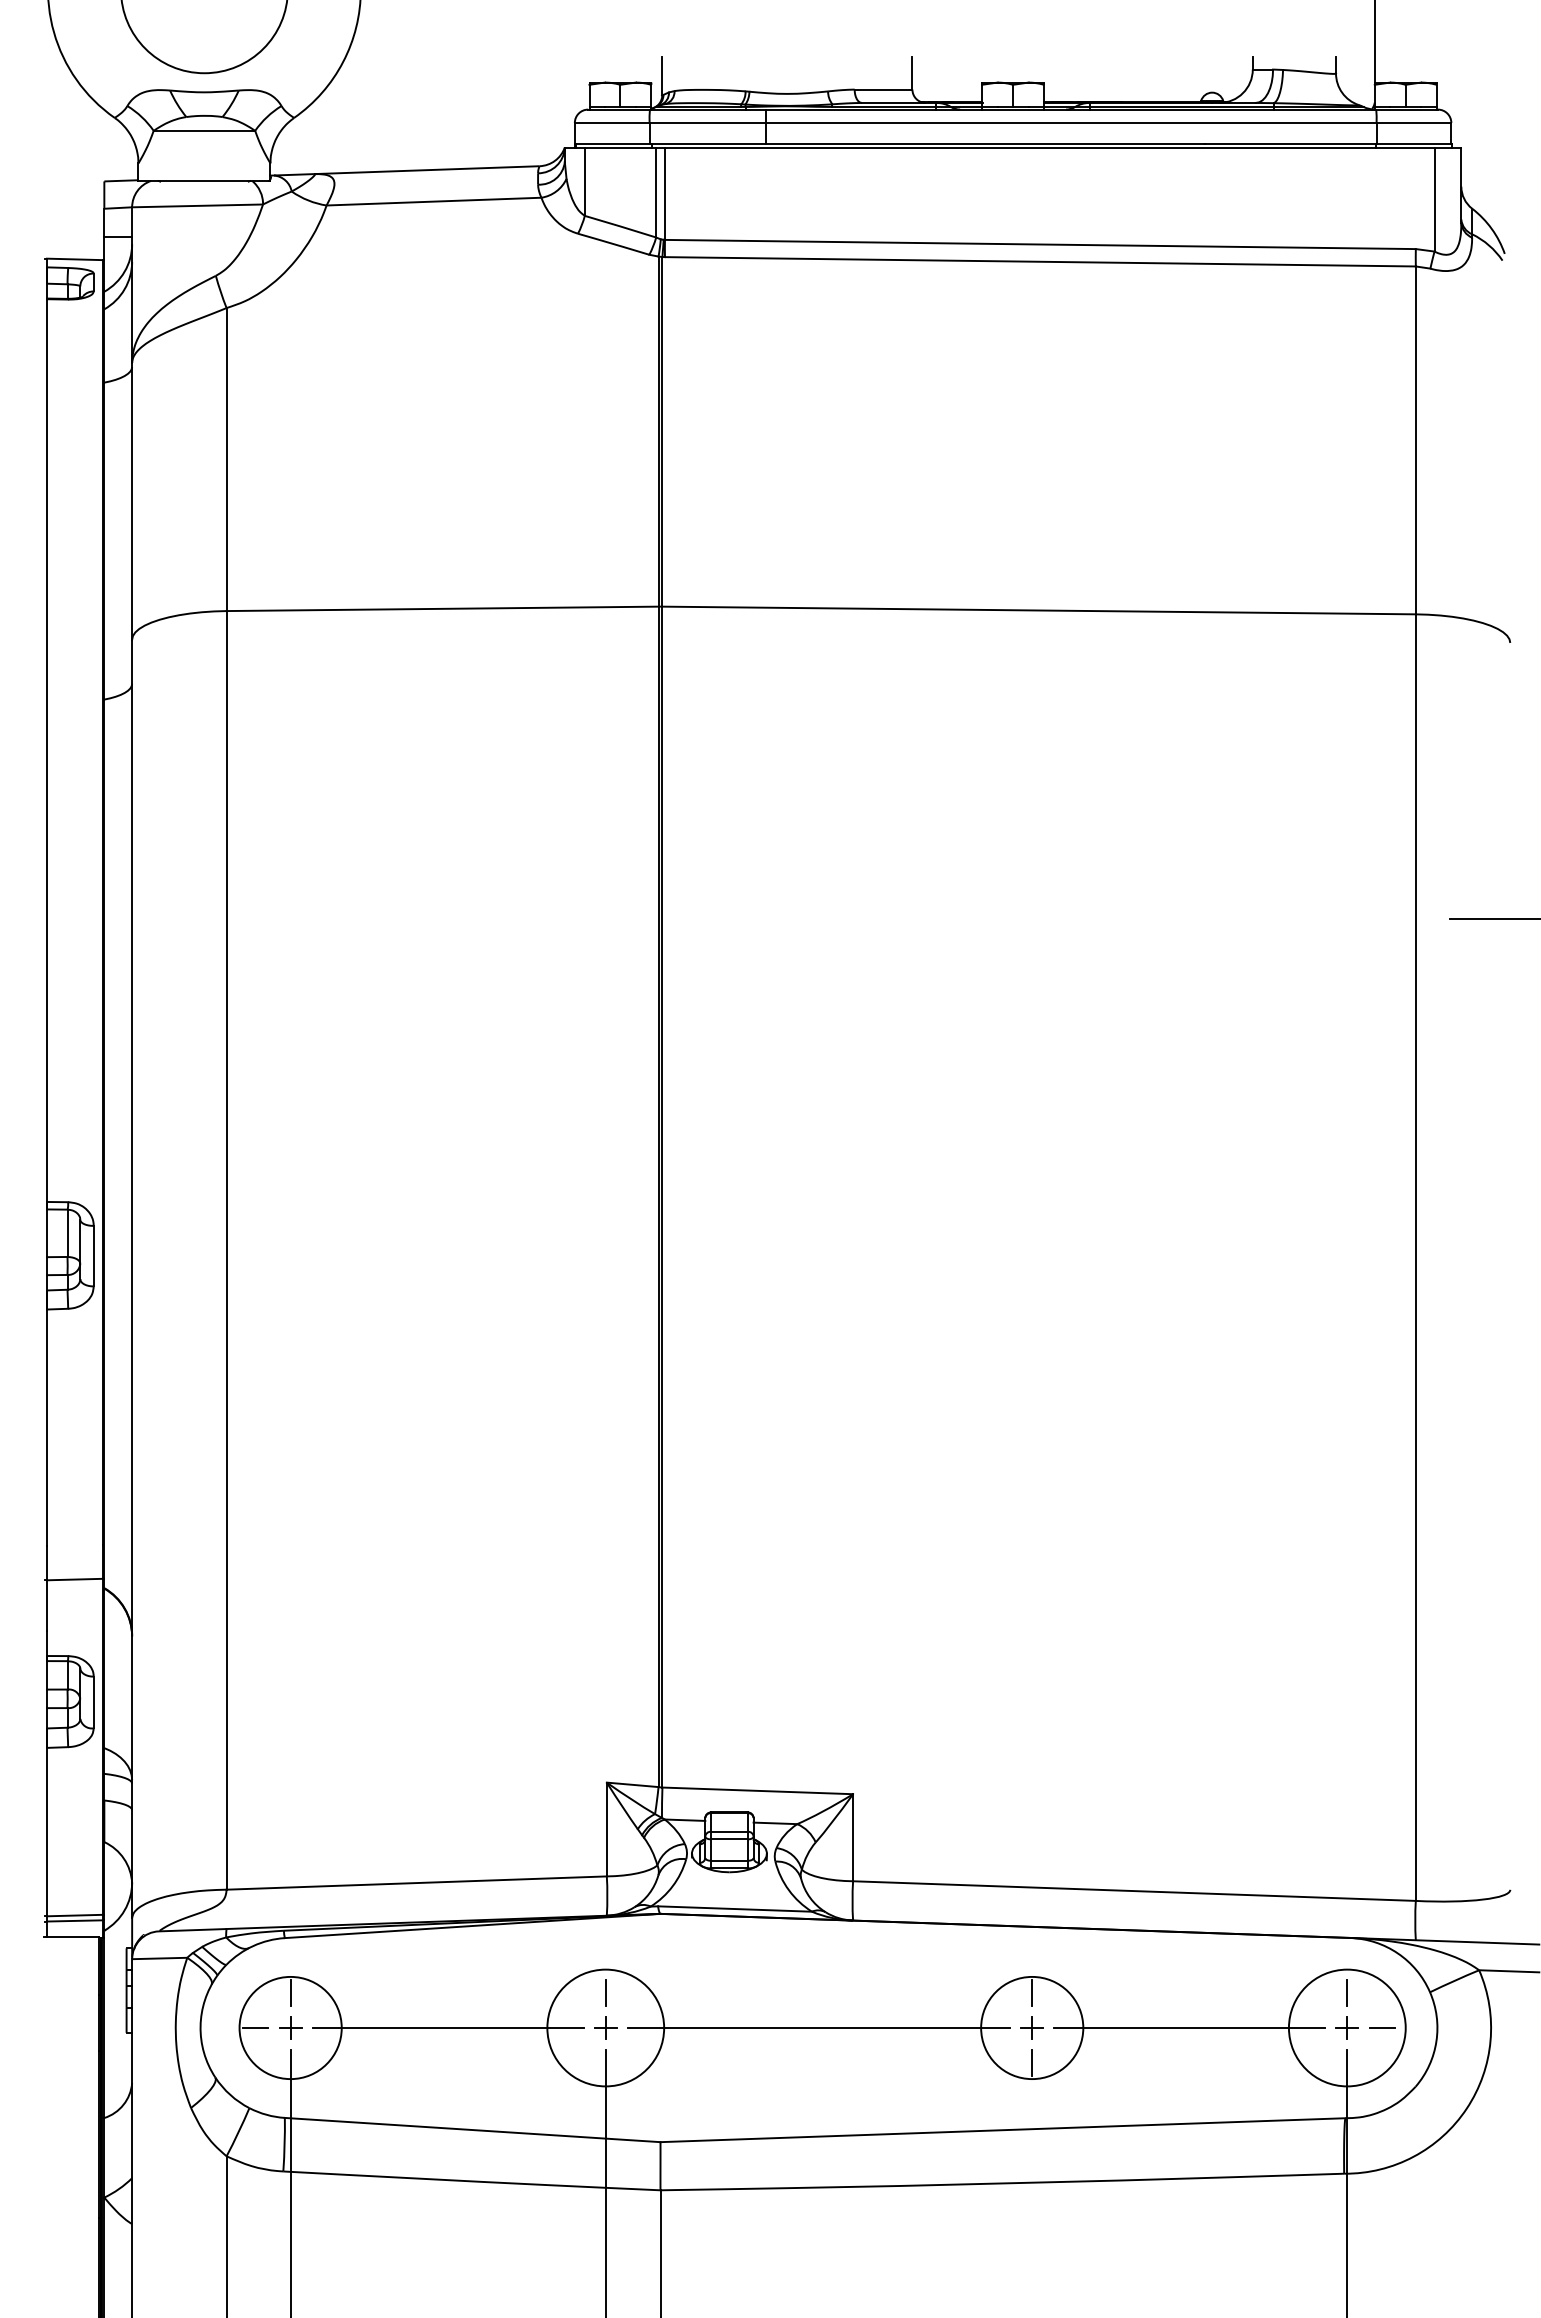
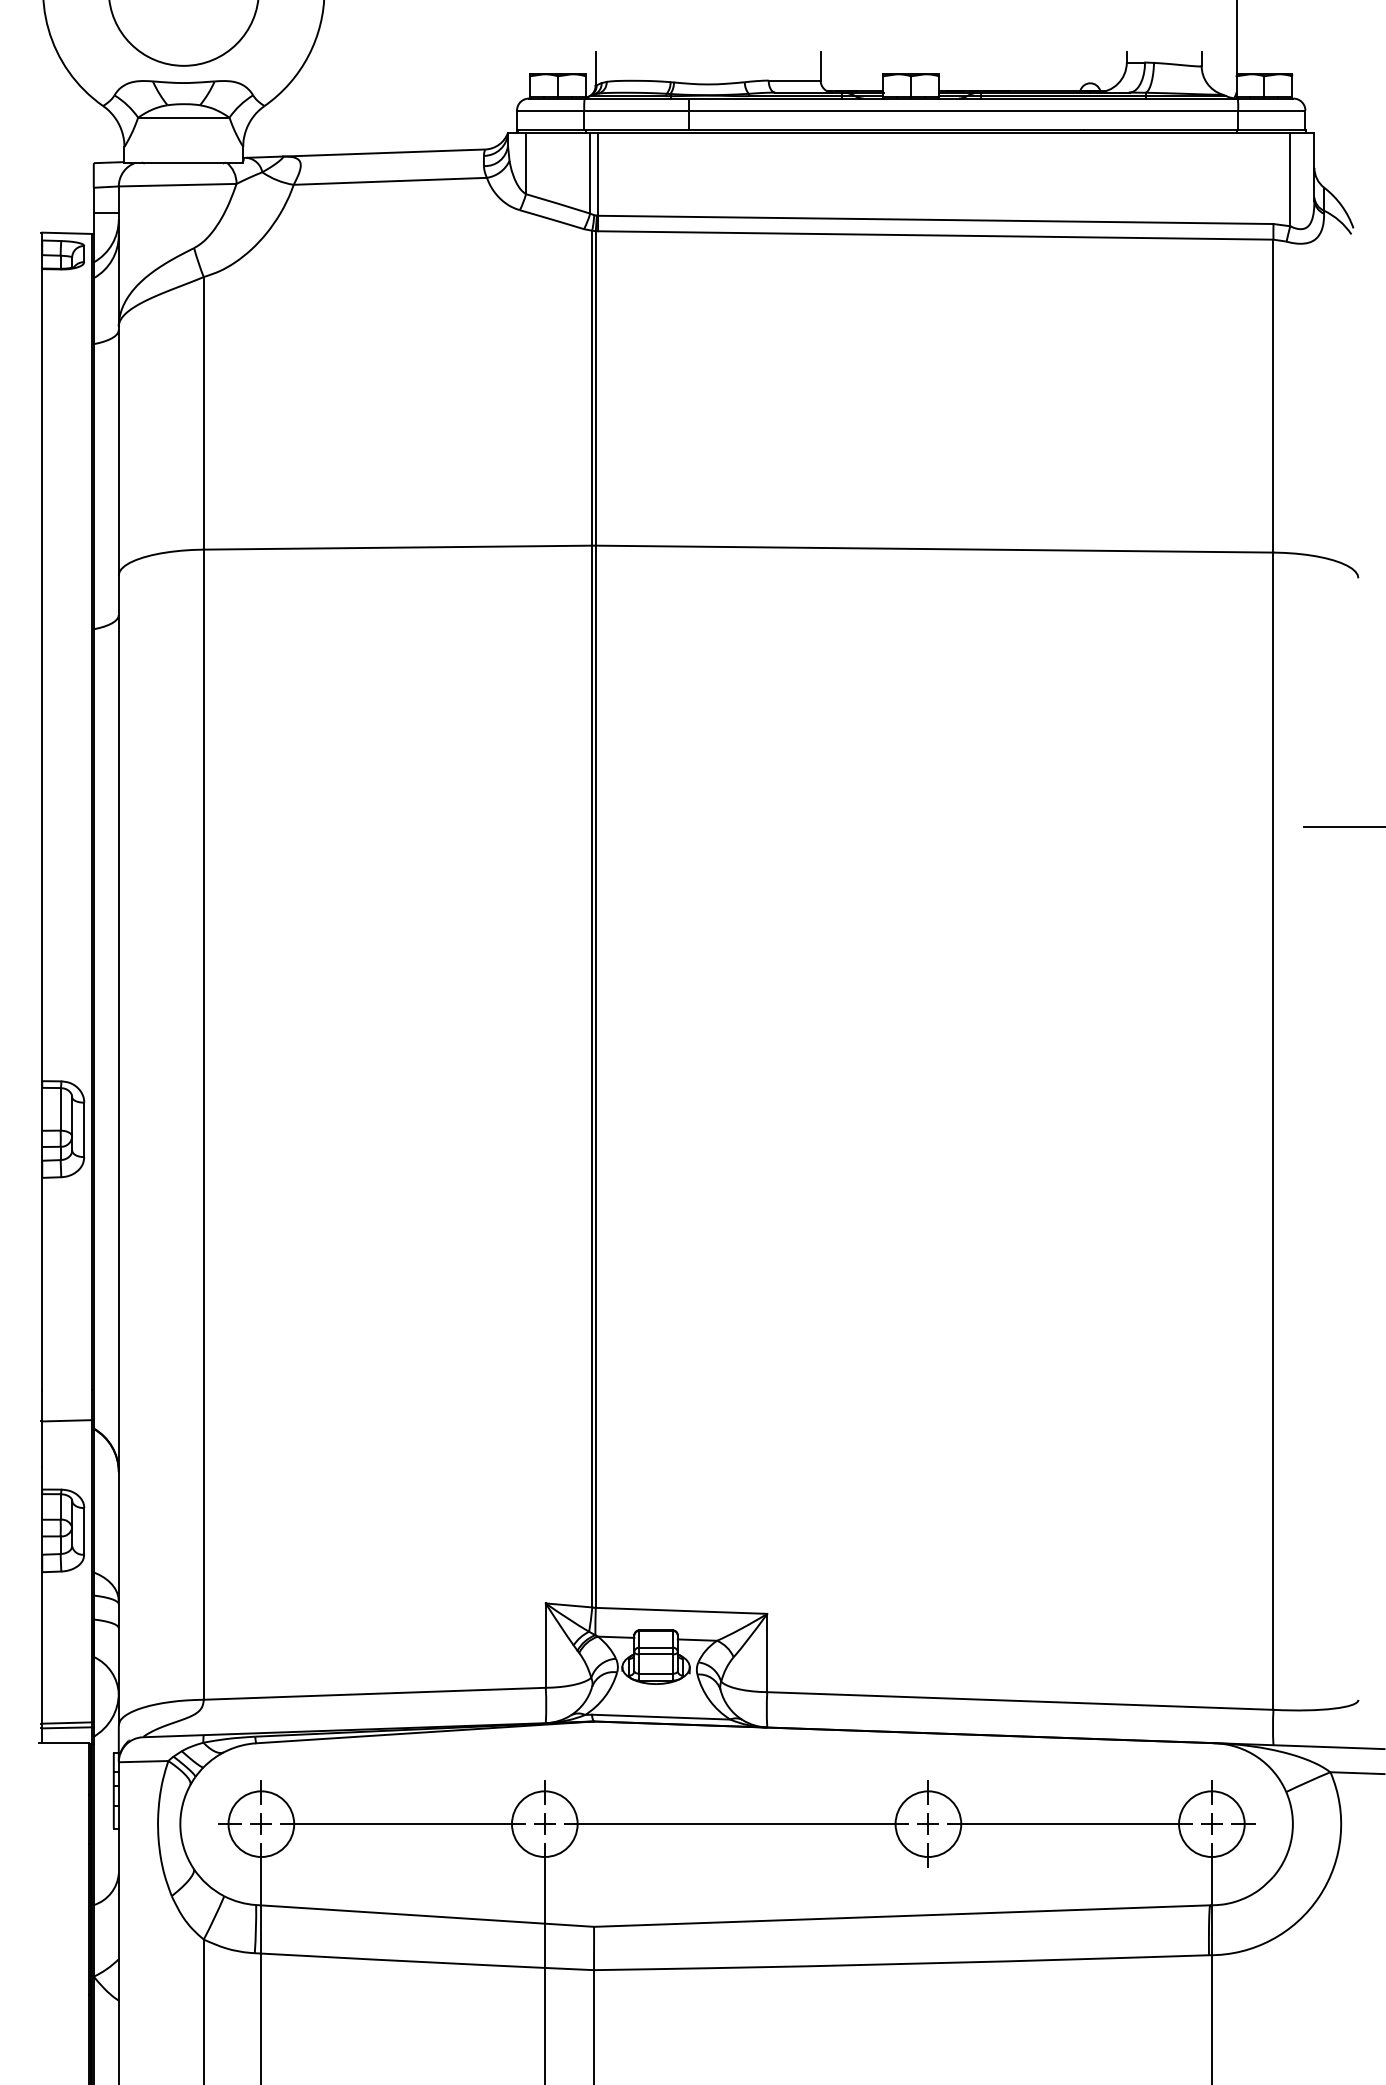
circle: (290, 2027) -> (261, 1823), size x0.71
circle: (605, 2027) -> (544, 1823), size x0.62
circle: (1031, 2027) -> (927, 1823), size x0.71
circle: (1346, 2027) -> (1211, 1823), size x0.62

